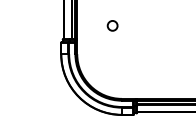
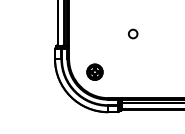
circle: (113, 25) -> (133, 33), moved
part: (106, 68) -> (94, 71), added

